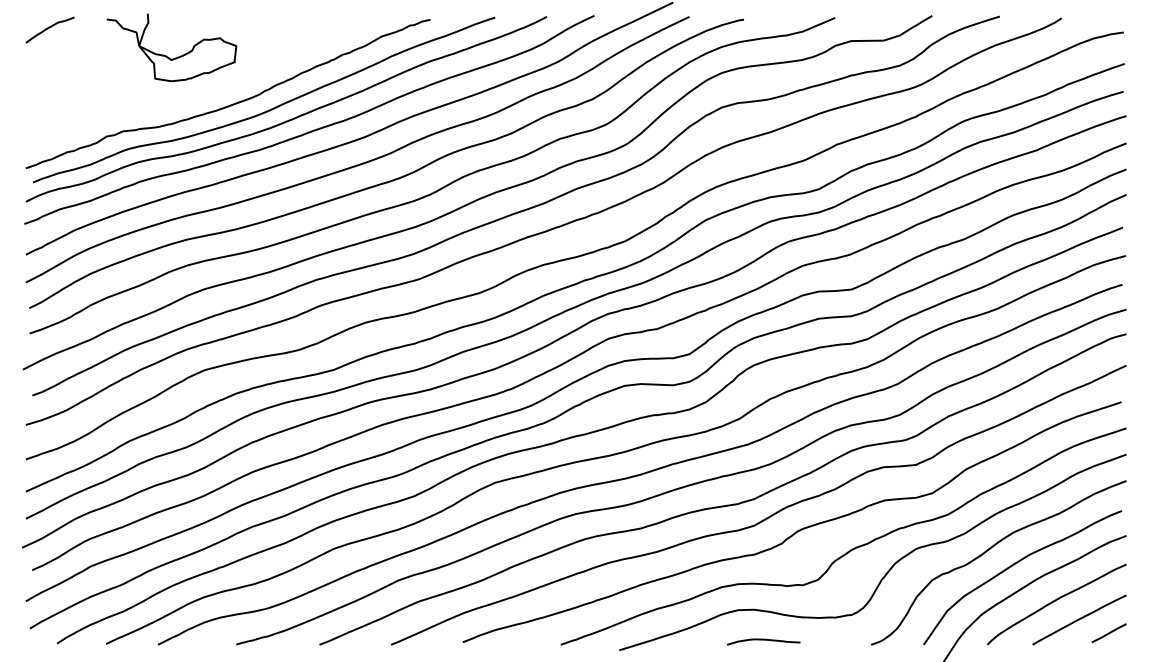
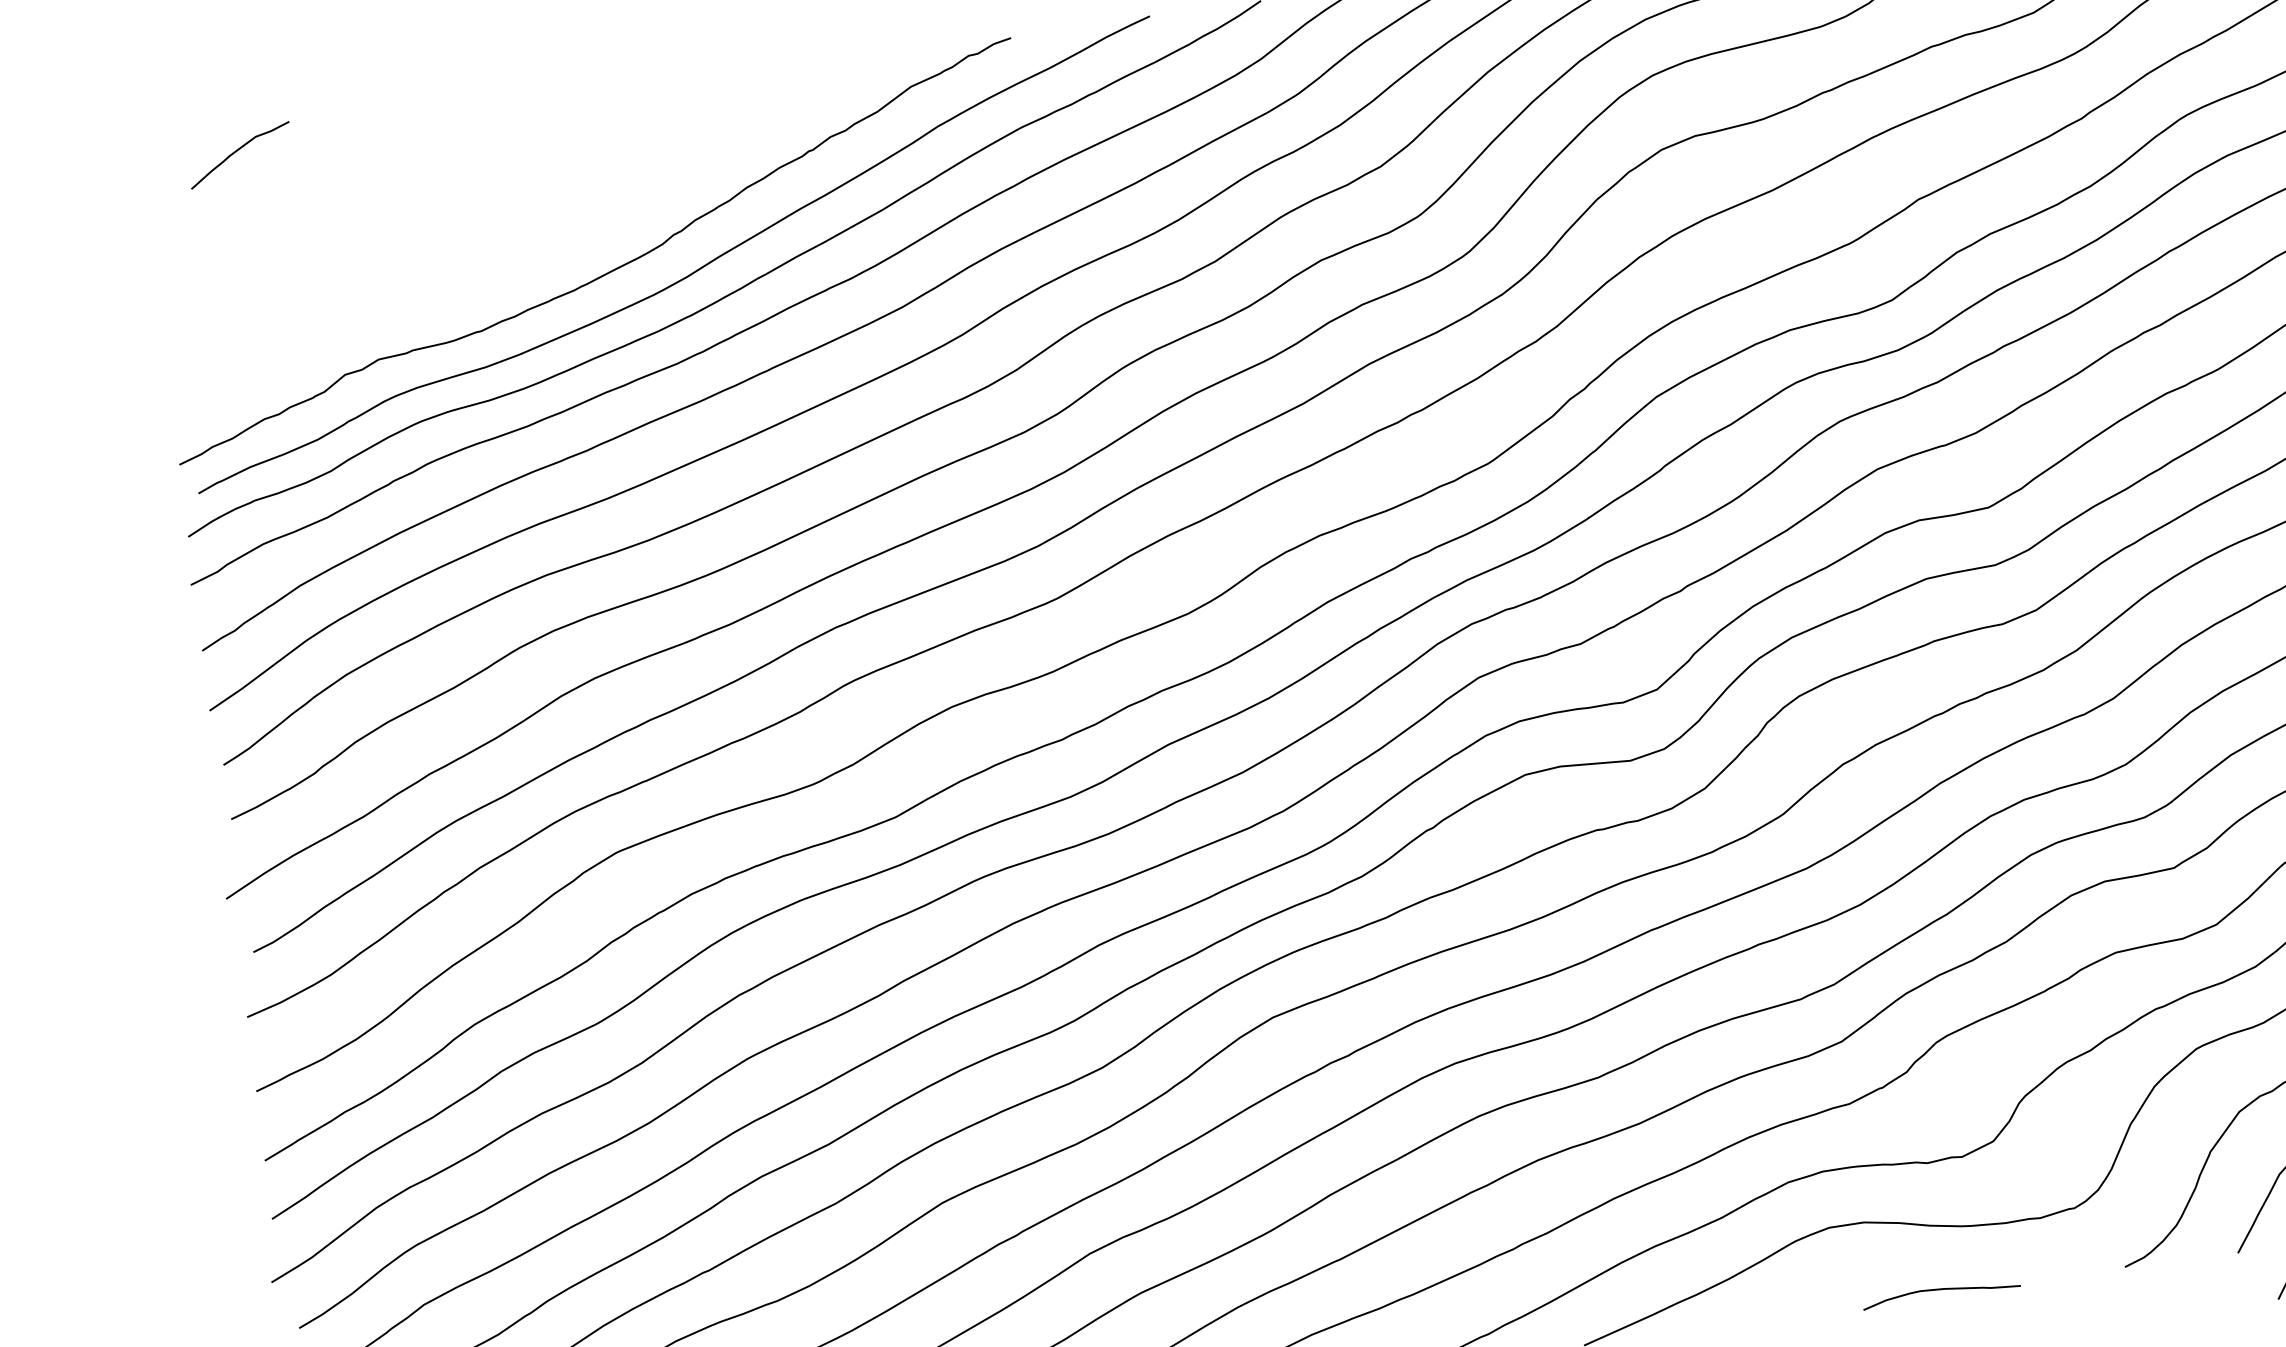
curve: (49, 28) -> (238, 151), moved
part: (166, 55) -> (452, 184), removed
curve: (763, 640) -> (1940, 1291), moved

